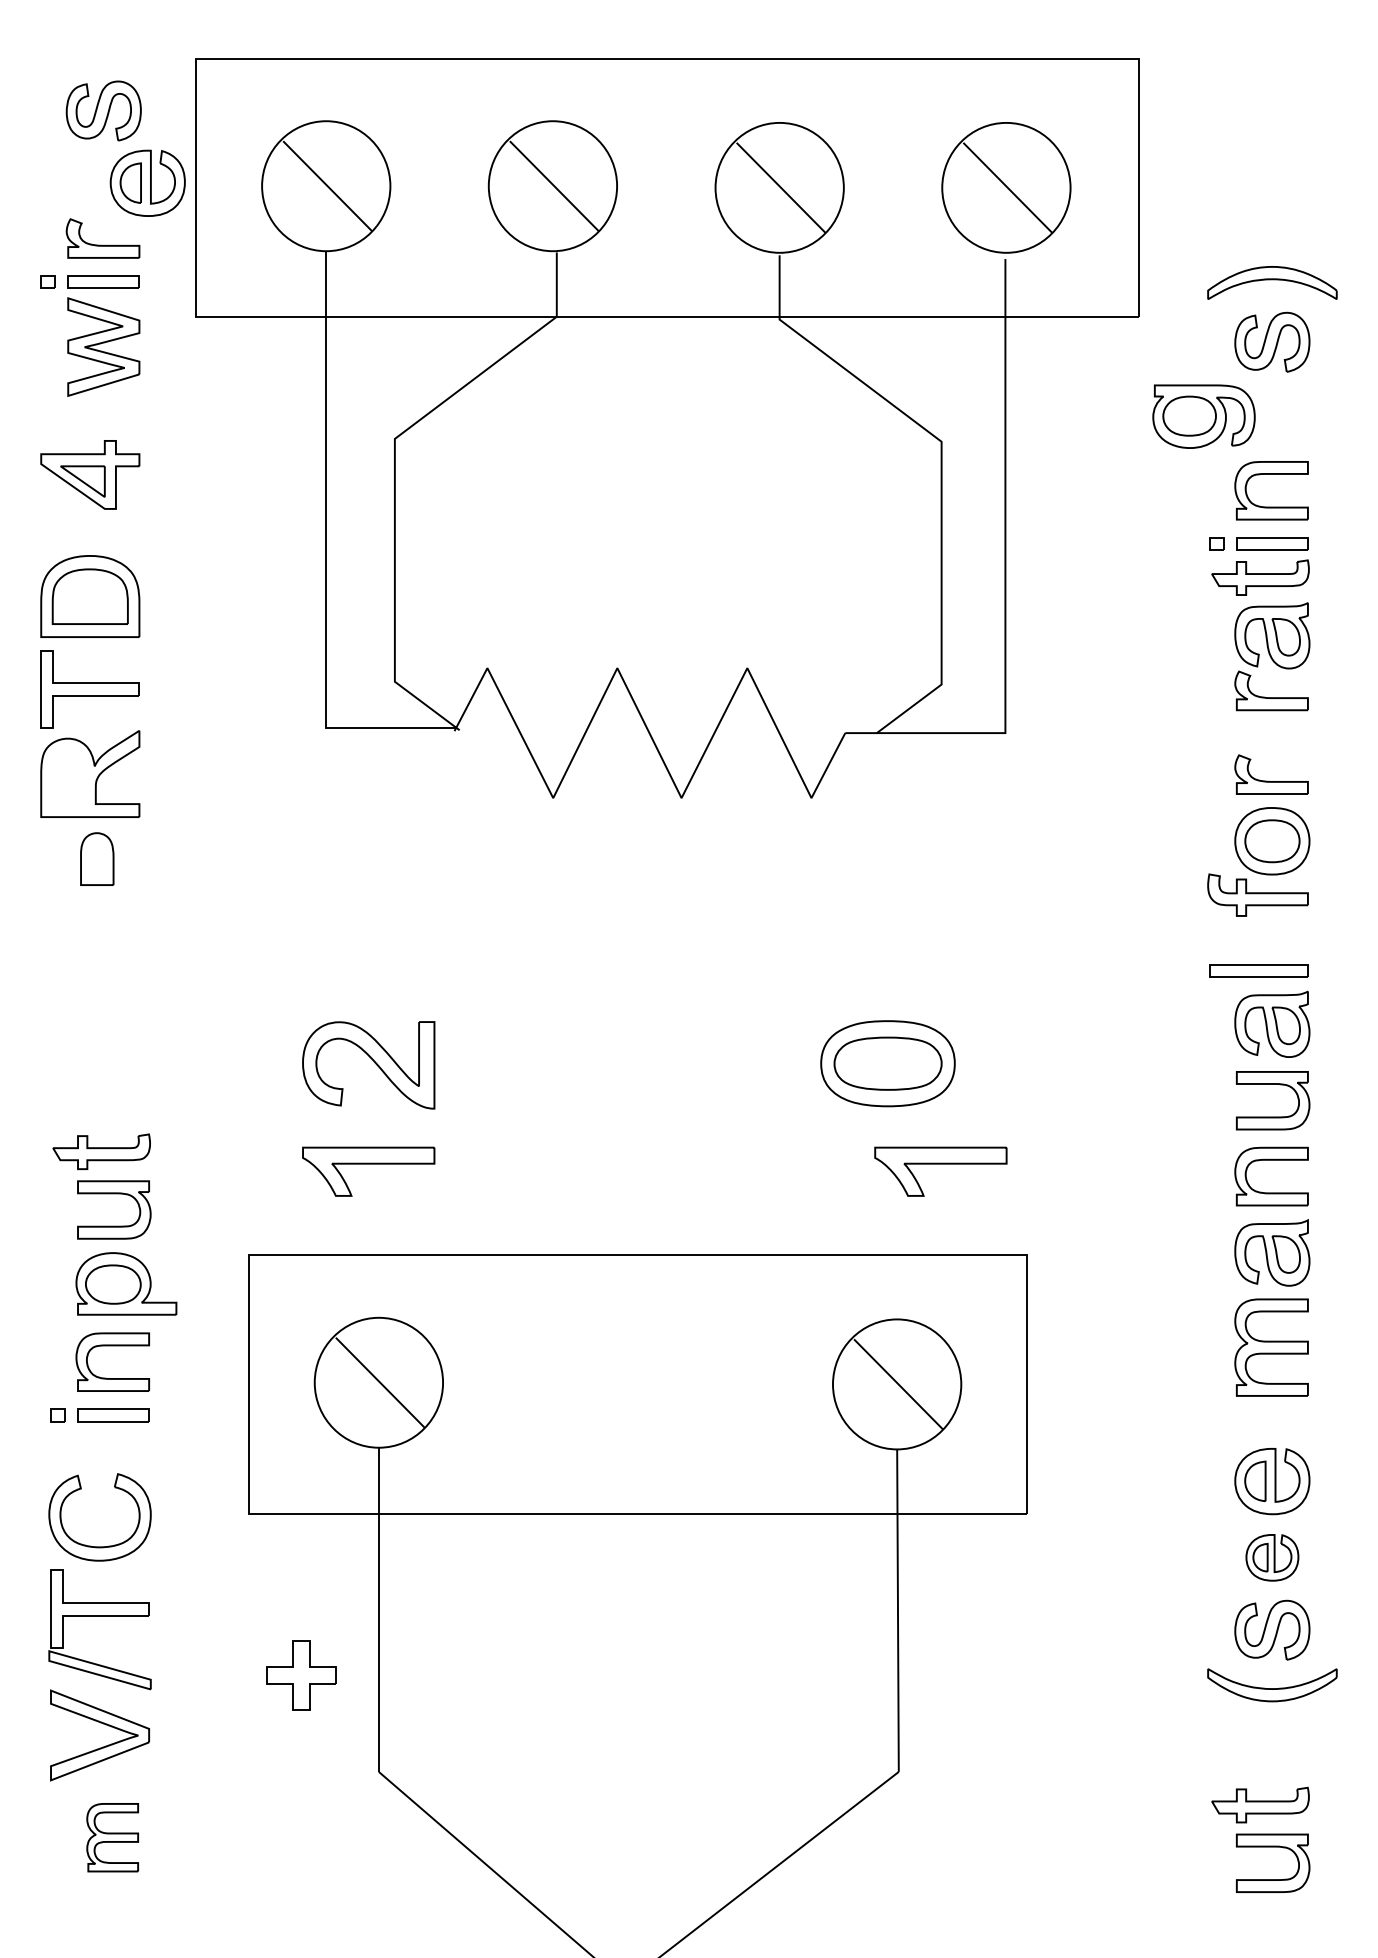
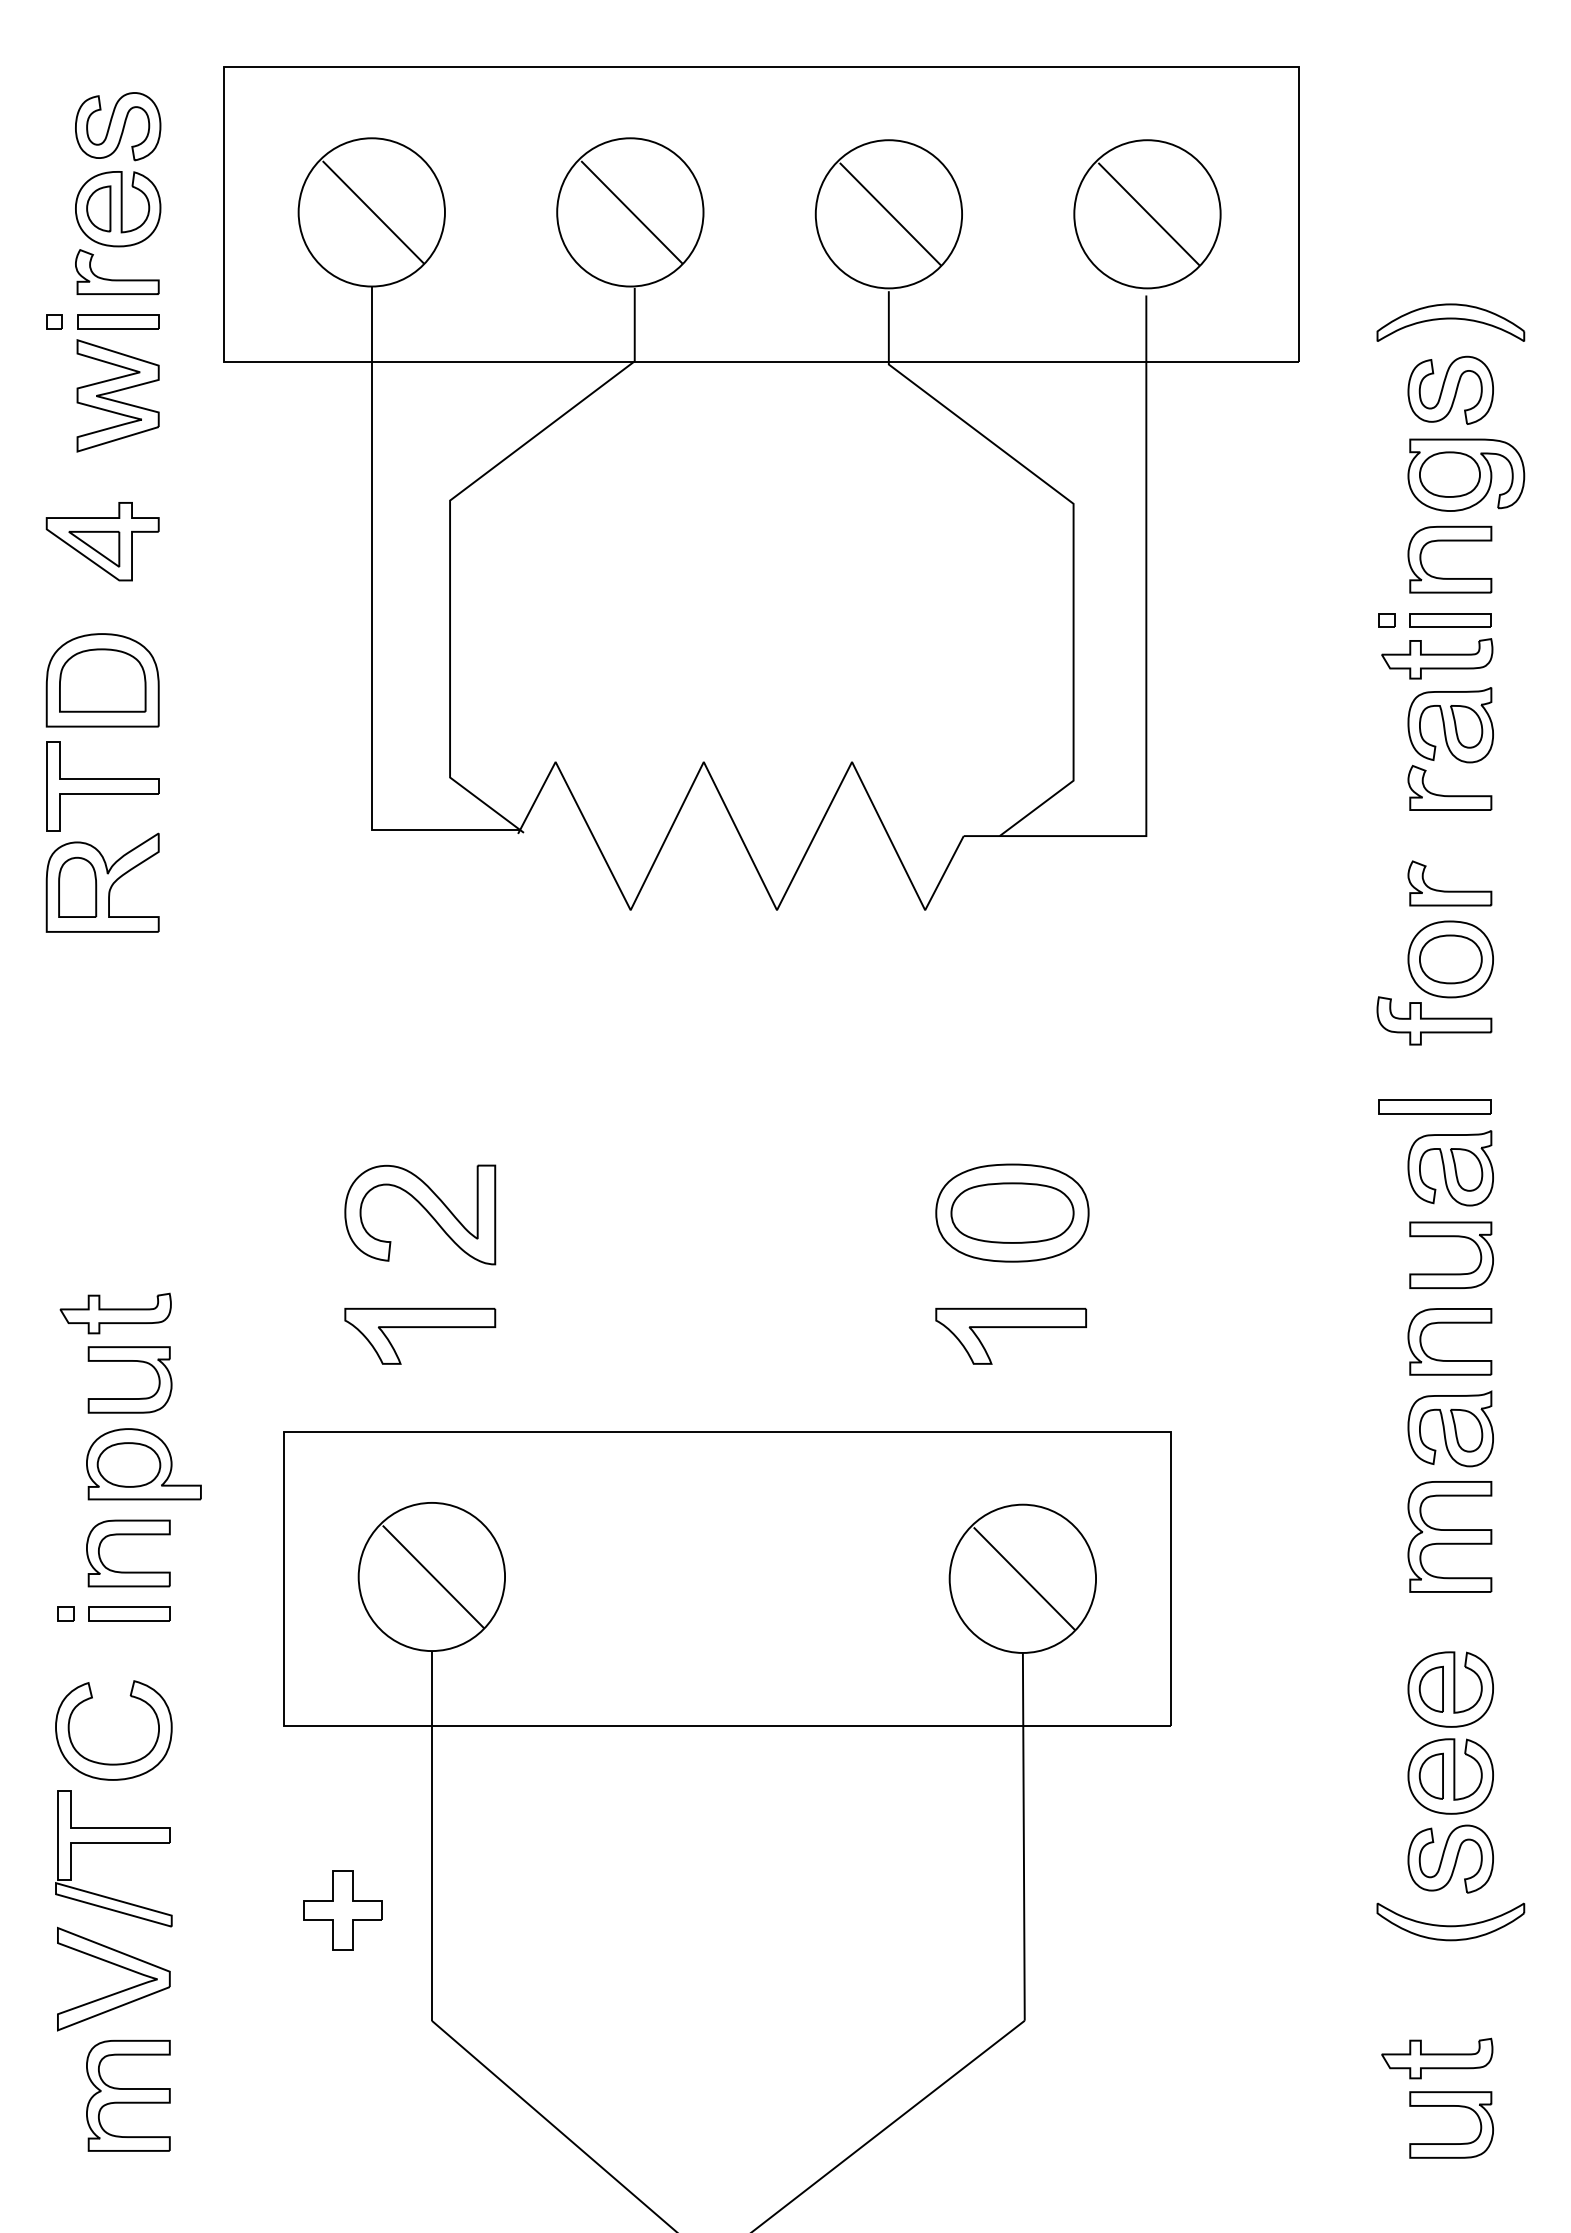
part: (147, 182) -> (117, 208), moved
part: (1203, 416) -> (1465, 475), moved
part: (97, 858) -> (77, 886), moved
part: (940, 1164) -> (1010, 1328), moved
part: (1272, 1557) -> (1450, 1776), size x1.43
part: (112, 1837) -> (128, 2095), size x1.43

